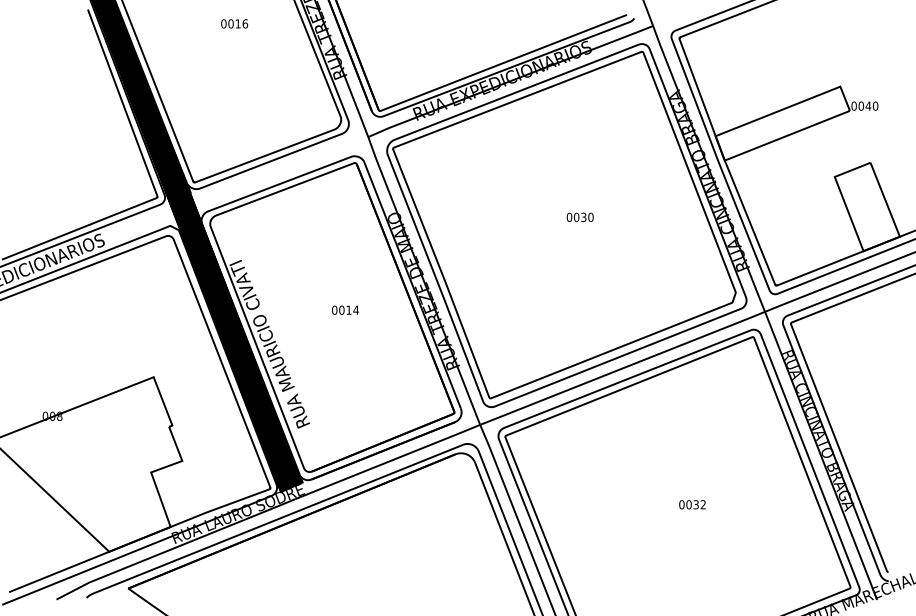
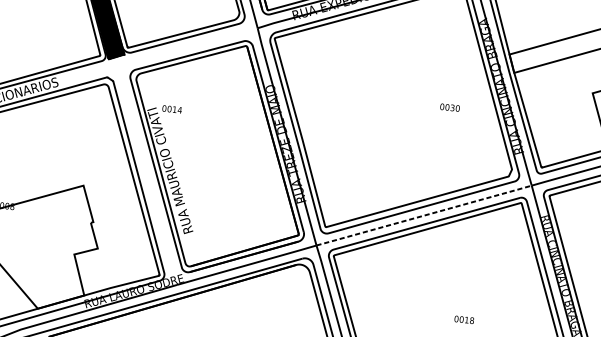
text: (579, 216) -> (449, 106), moved
text: (345, 309) -> (172, 108), moved
hatch: (235, 342) -> (145, 166), removed
line: (622, 368) -> (424, 215), solid -> dashed
text: (699, 504) -> (469, 320), 0032 -> 0018

